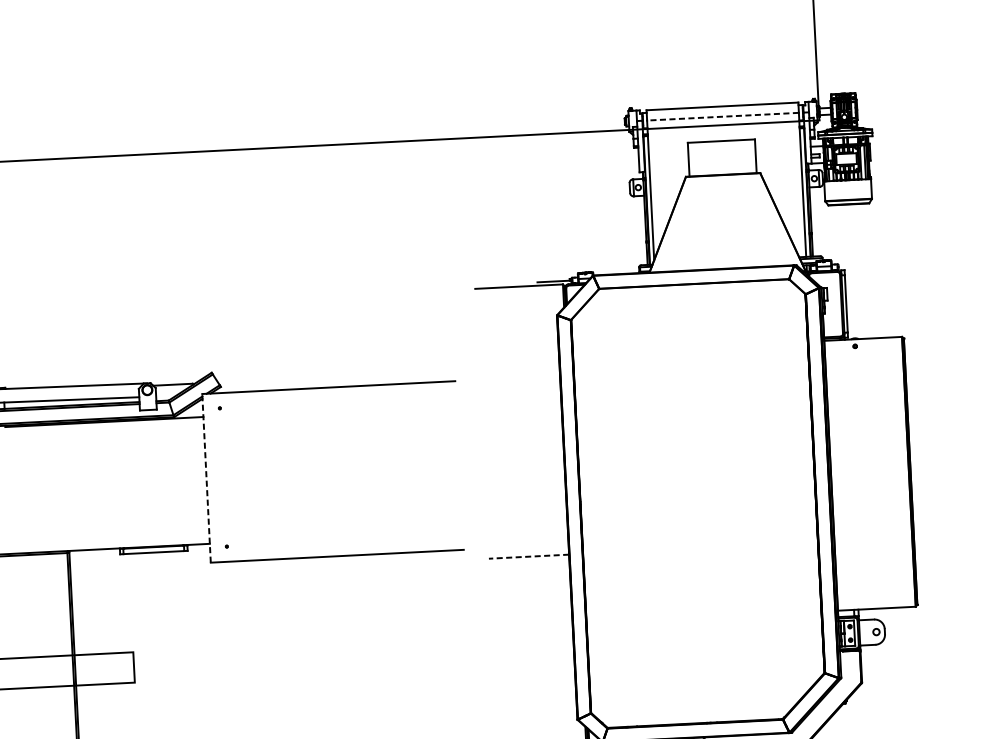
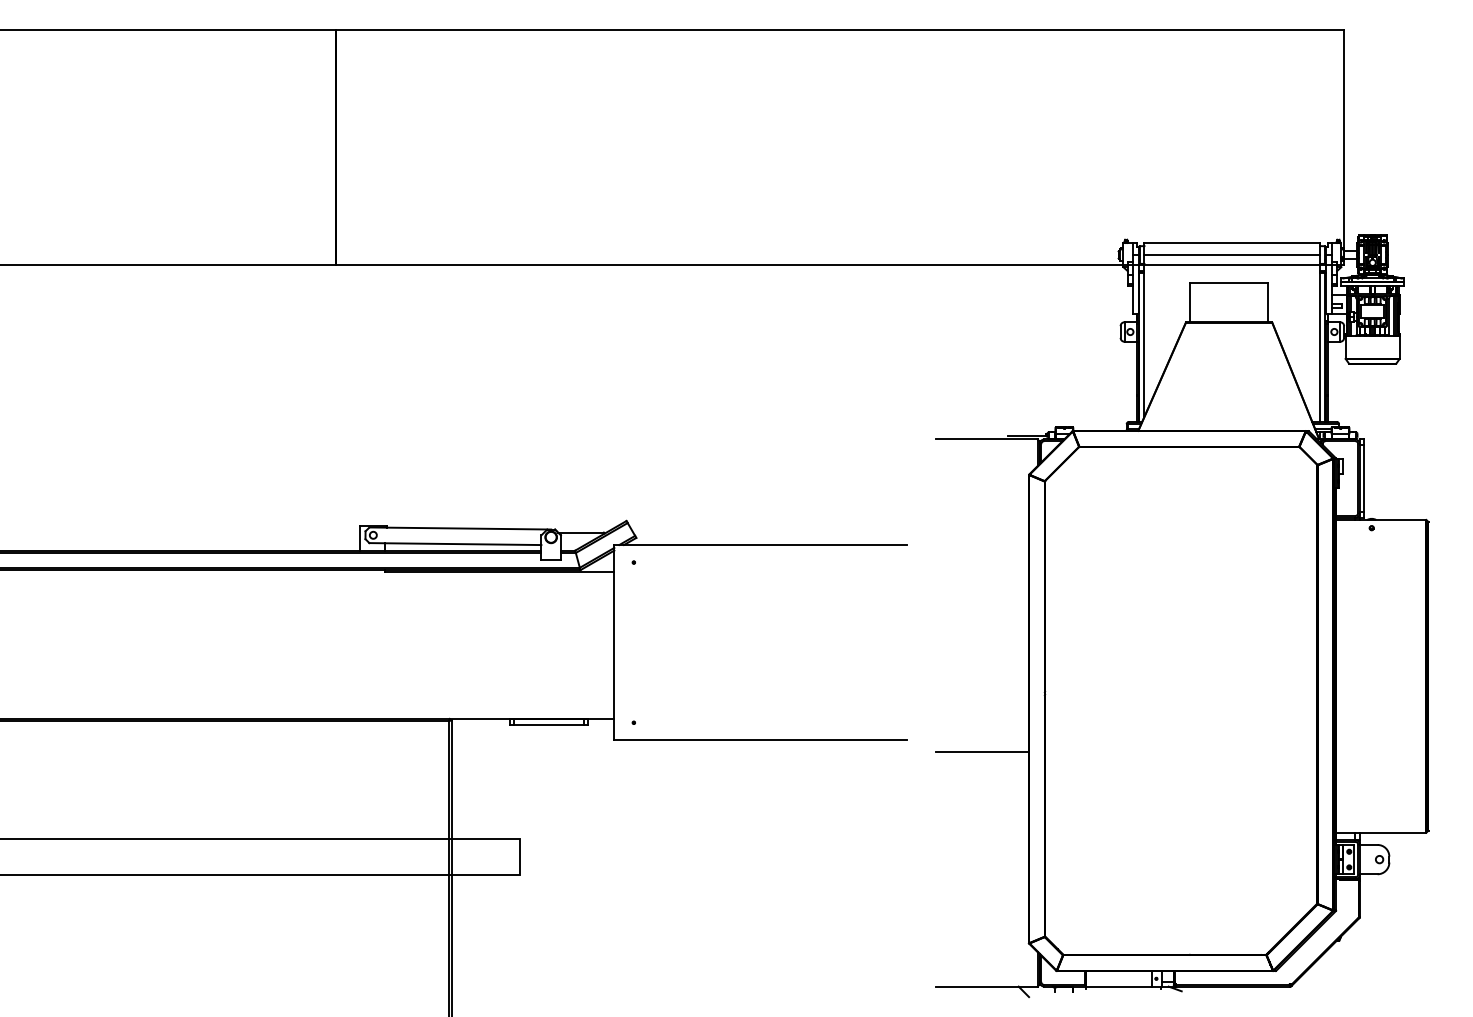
line: (723, 117) -> (1232, 255), dashed -> solid
line: (206, 478) -> (614, 642), dashed -> solid
line: (528, 557) -> (981, 752), dashed -> solid

